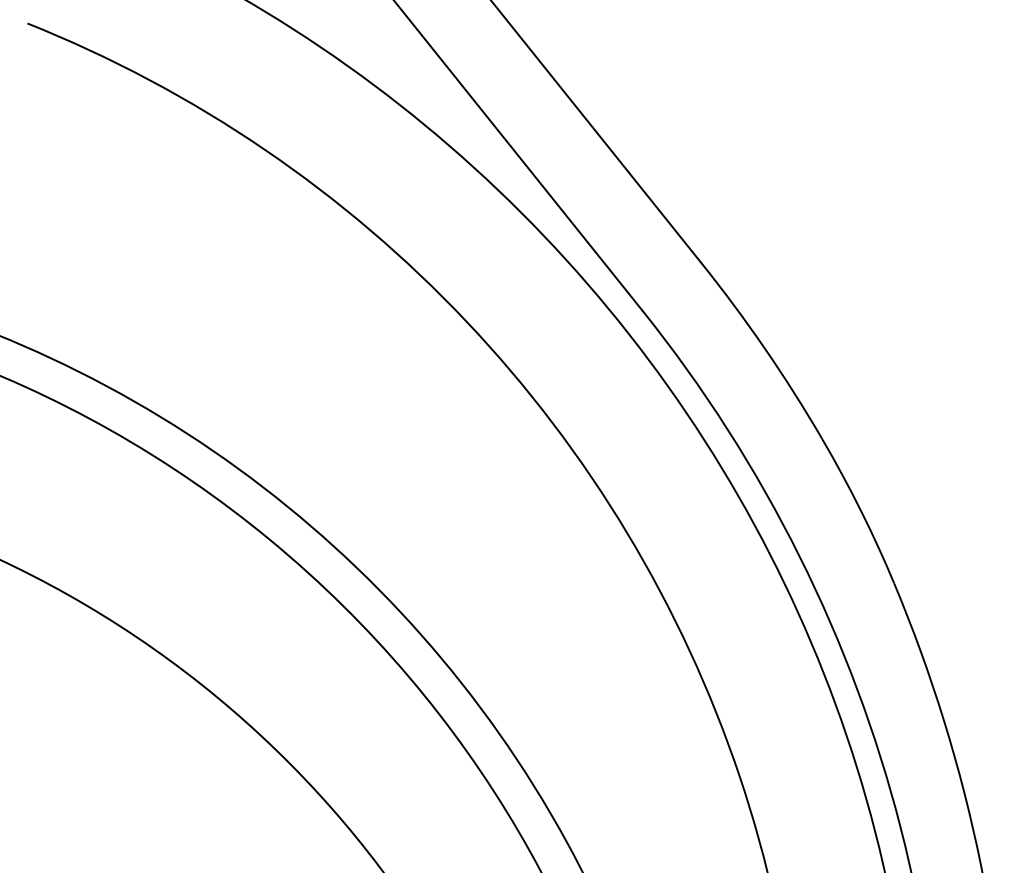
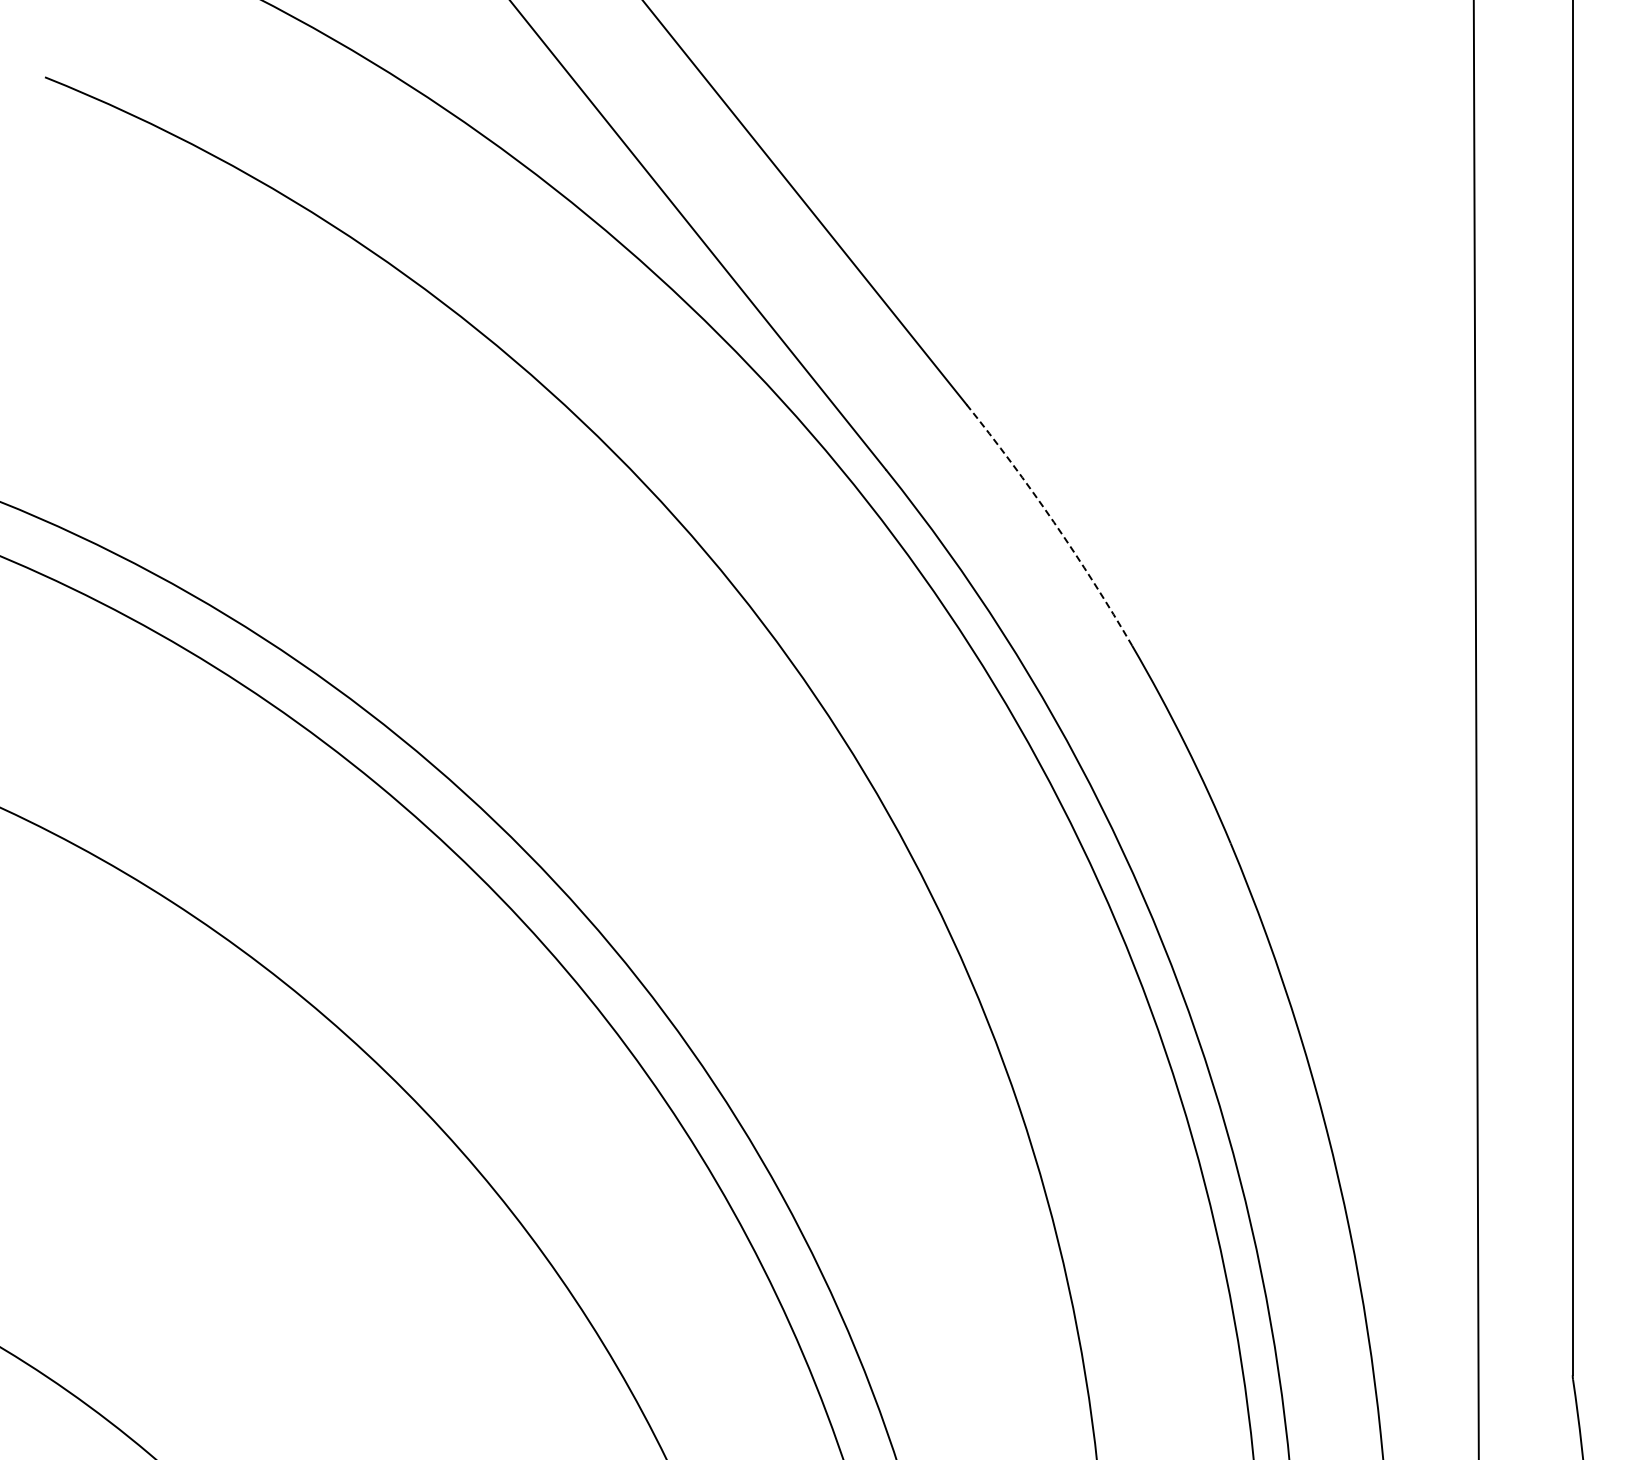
arc: (764, 348) -> (1053, 522), solid -> dashed

